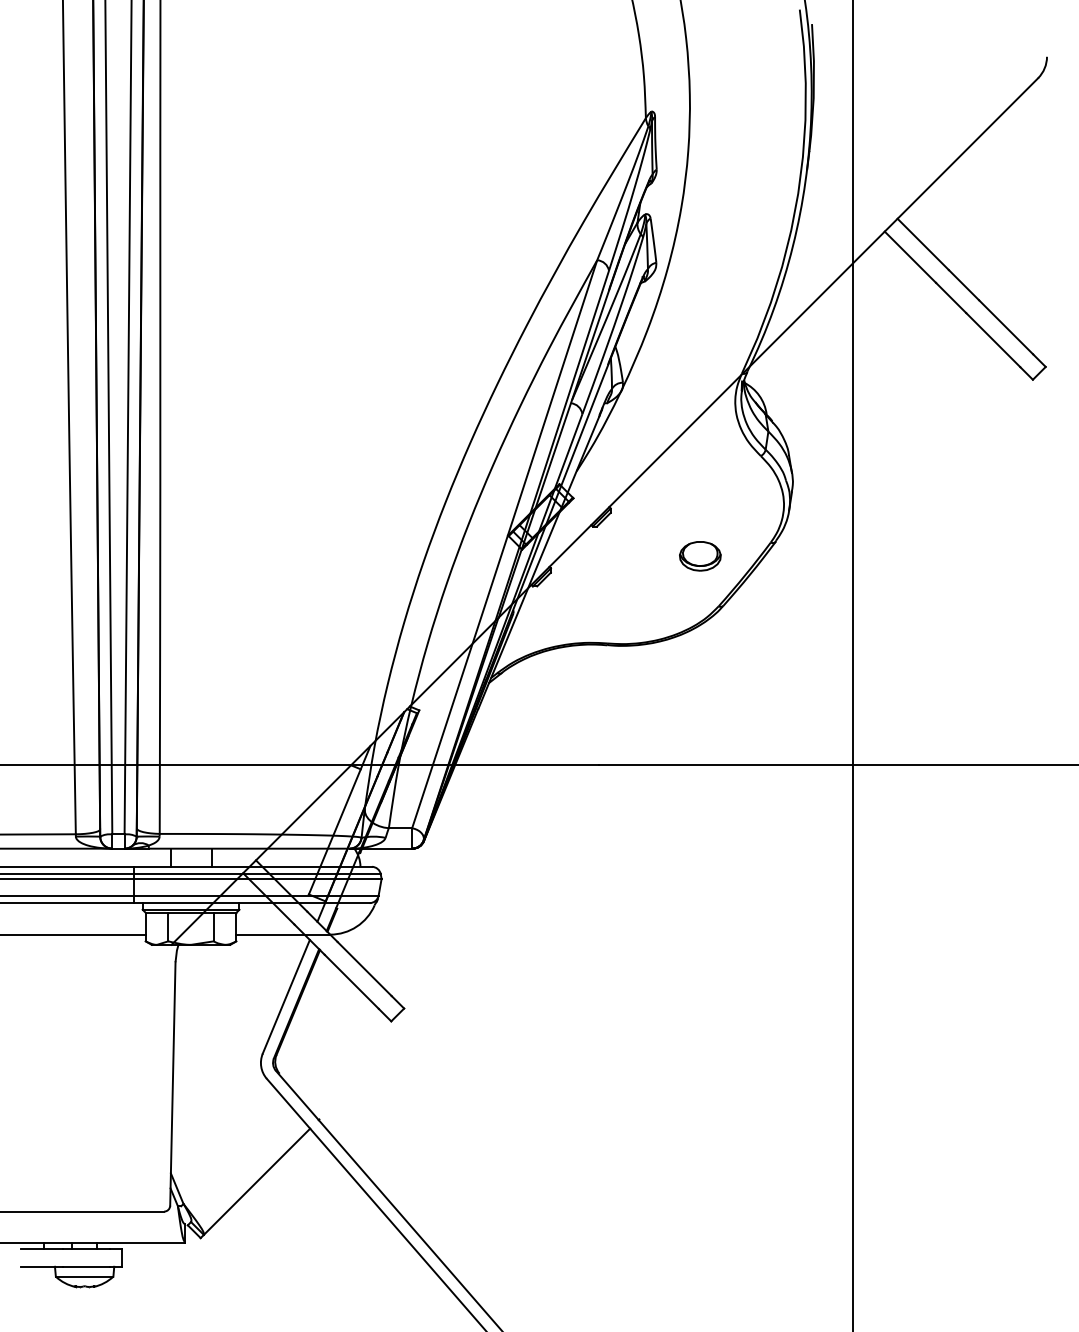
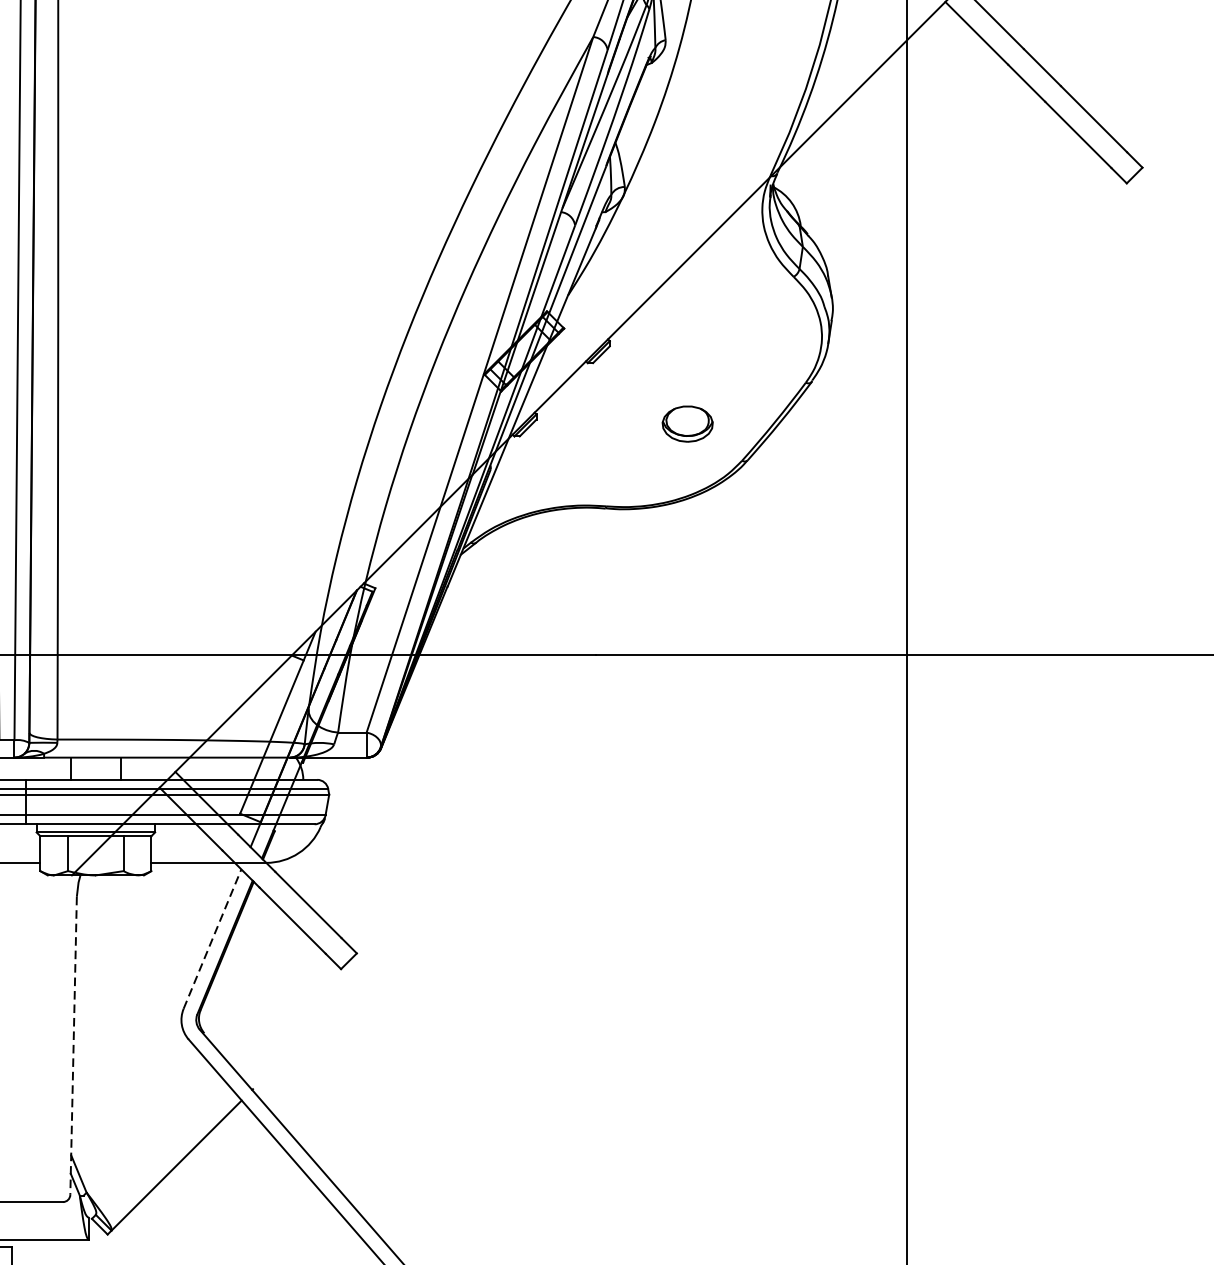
part: (700, 556) -> (687, 424), moved
line: (286, 996) -> (212, 938), solid -> dashed
line: (172, 1083) -> (73, 1045), solid -> dashed

